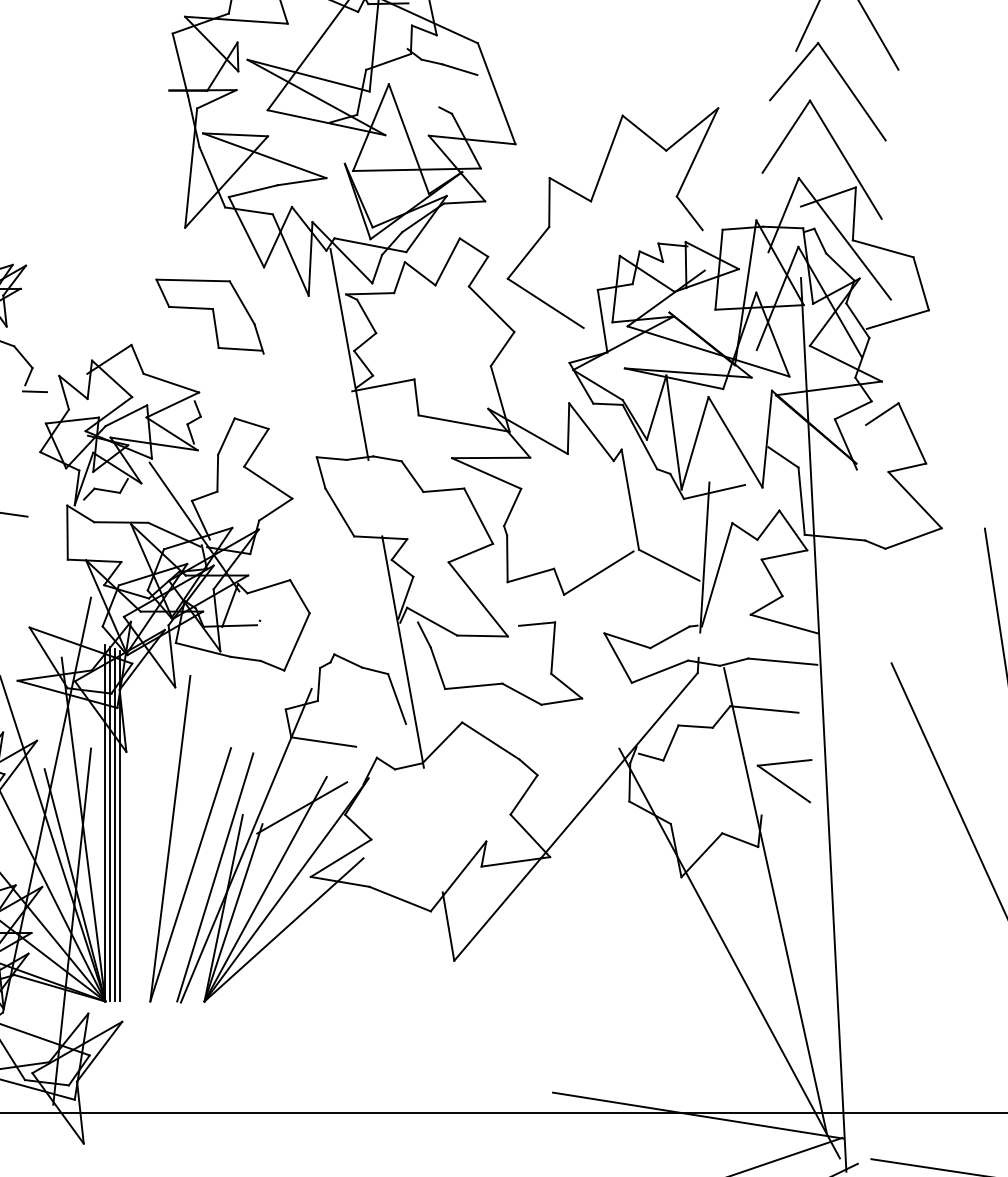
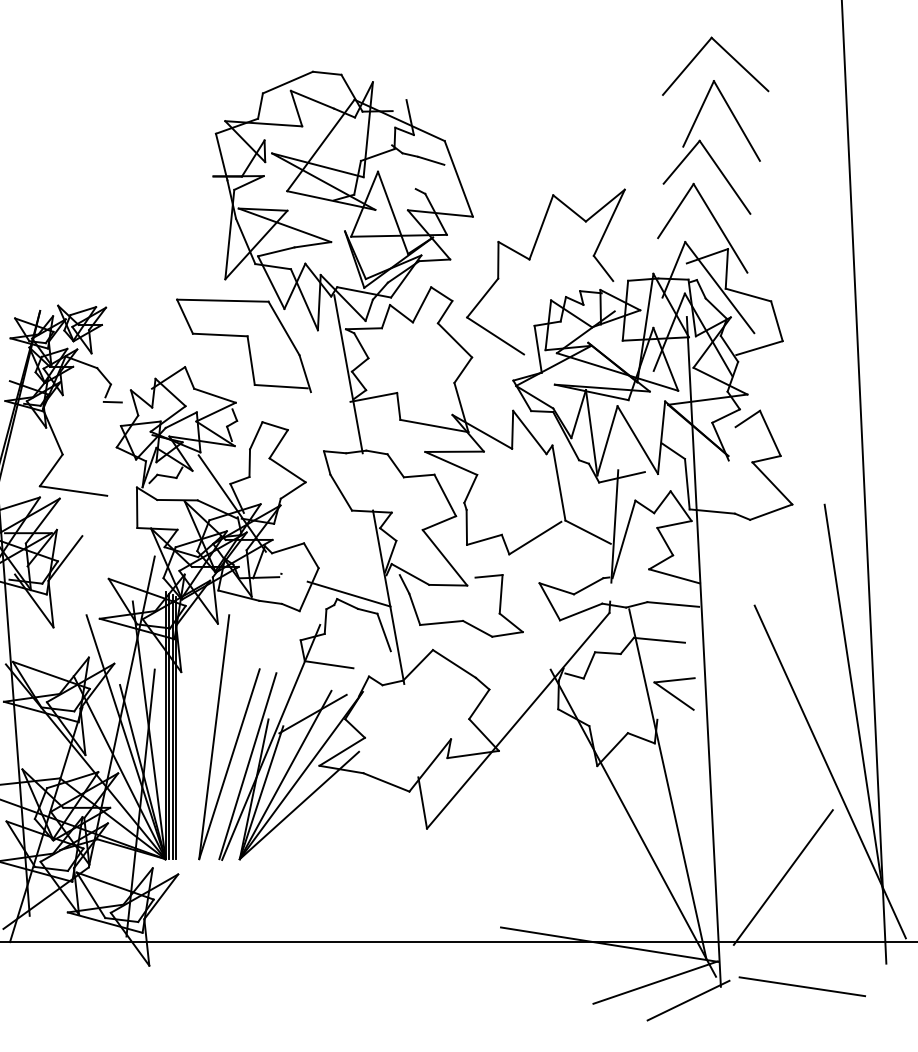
part: (209, 316) -> (243, 345), size x1.67
line: (349, 647) -> (348, 593), added
line: (928, 1025) -> (782, 877), added

